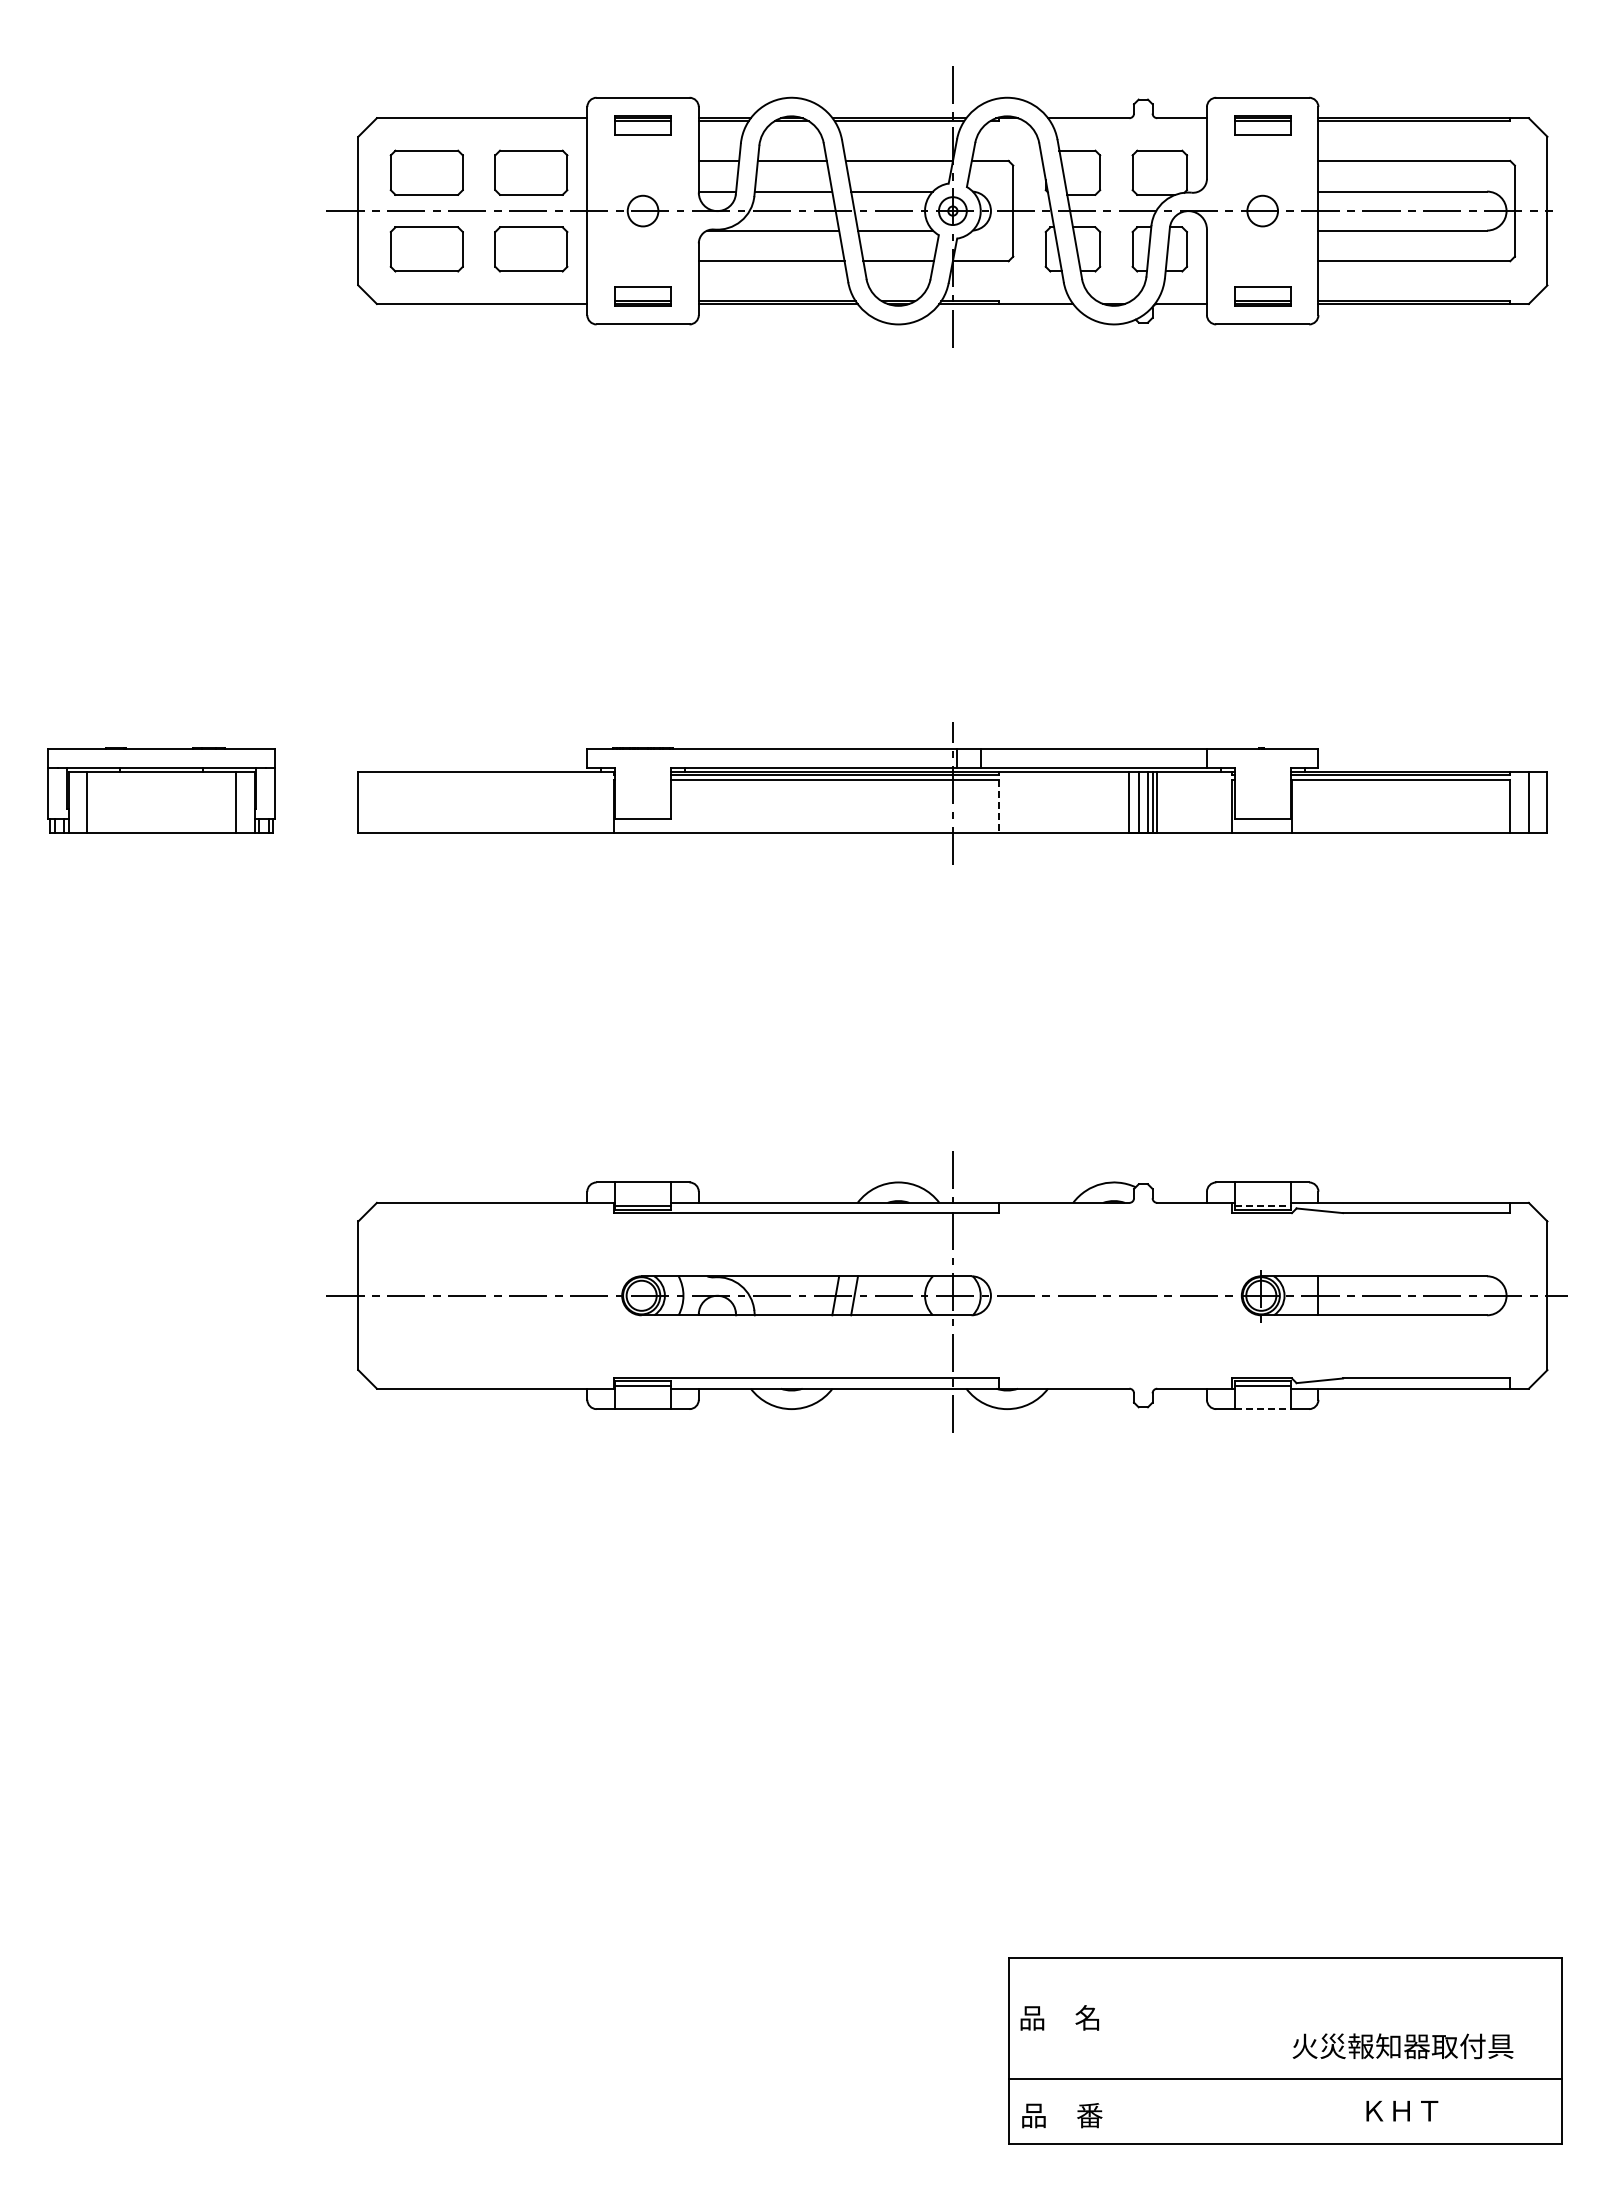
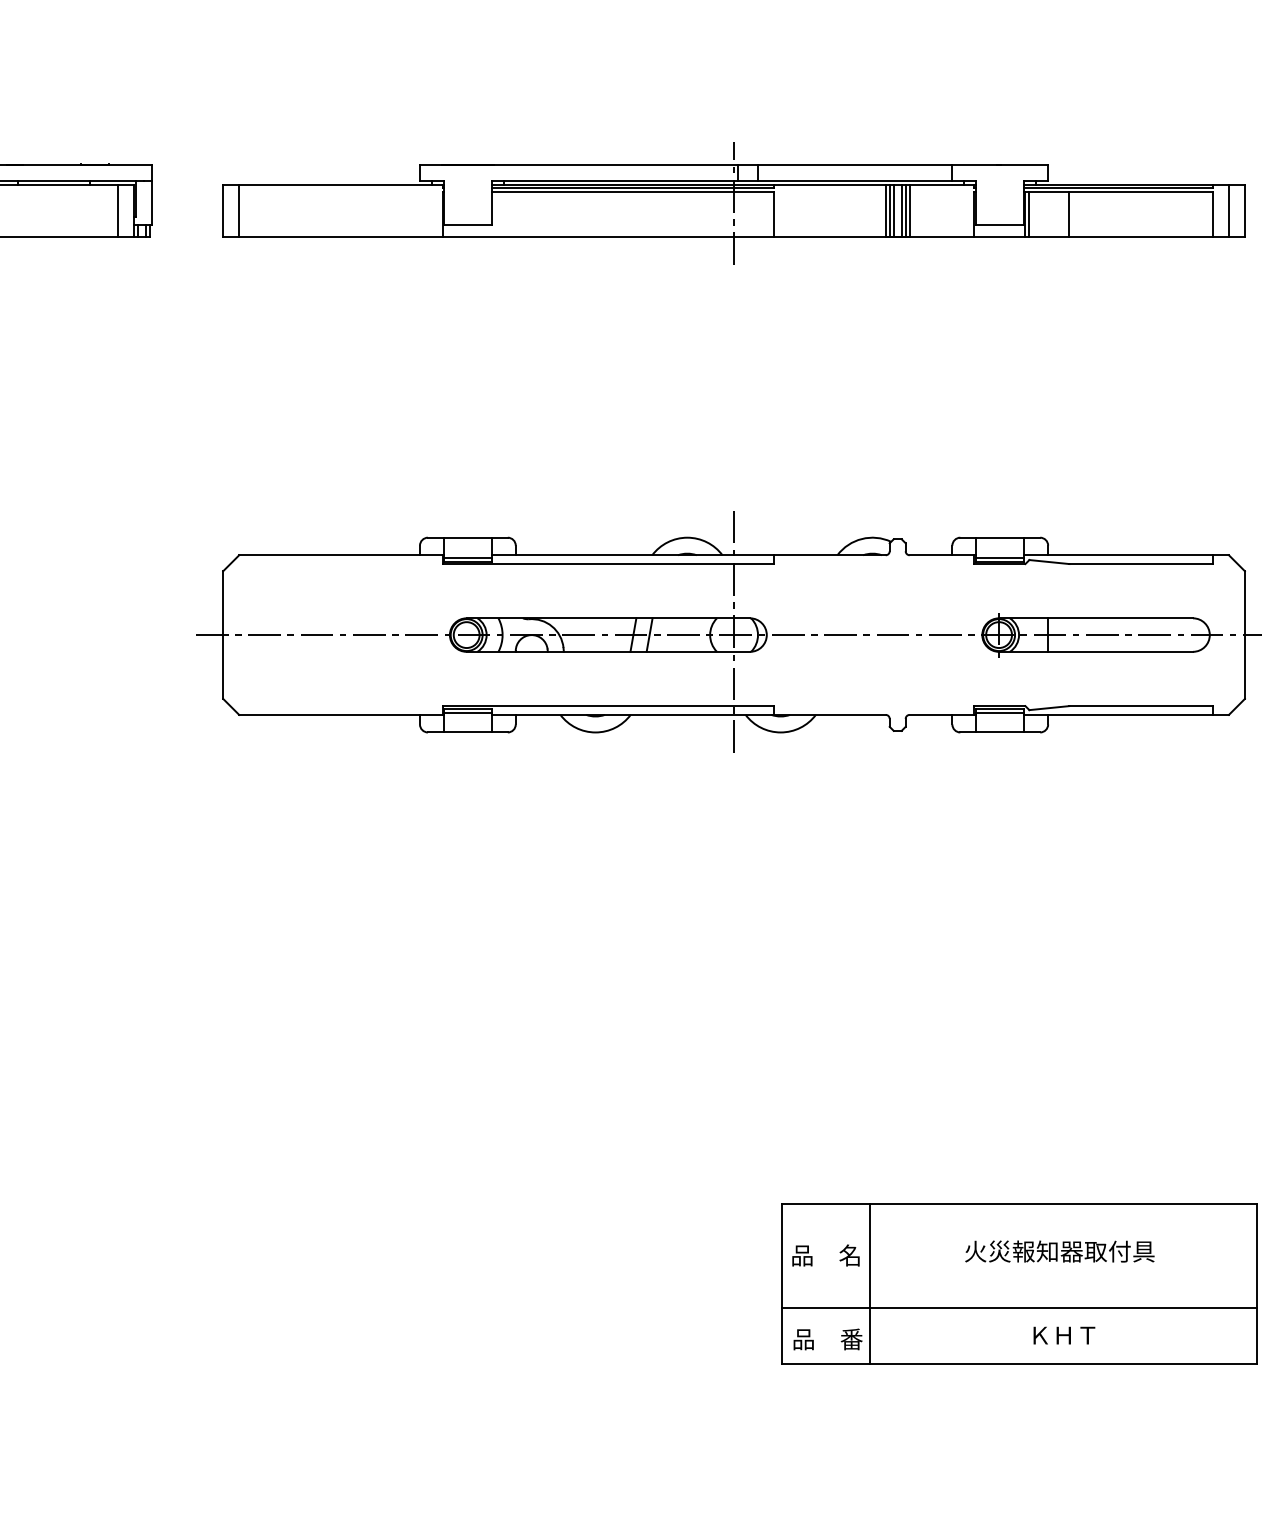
line: (376, 802) -> (238, 211), added
line: (1134, 802) -> (890, 211), added
line: (1296, 805) -> (1029, 213), added
line: (1343, 805) -> (1069, 213), added
line: (999, 806) -> (774, 214), dashed -> solid
line: (1262, 1205) -> (1000, 557), dashed -> solid
line: (1262, 1409) -> (1000, 732), dashed -> solid
text: (1402, 2046) -> (1059, 1251), moved
line: (1111, 2050) -> (870, 1283), added
text: (1402, 2110) -> (1064, 1335), moved

